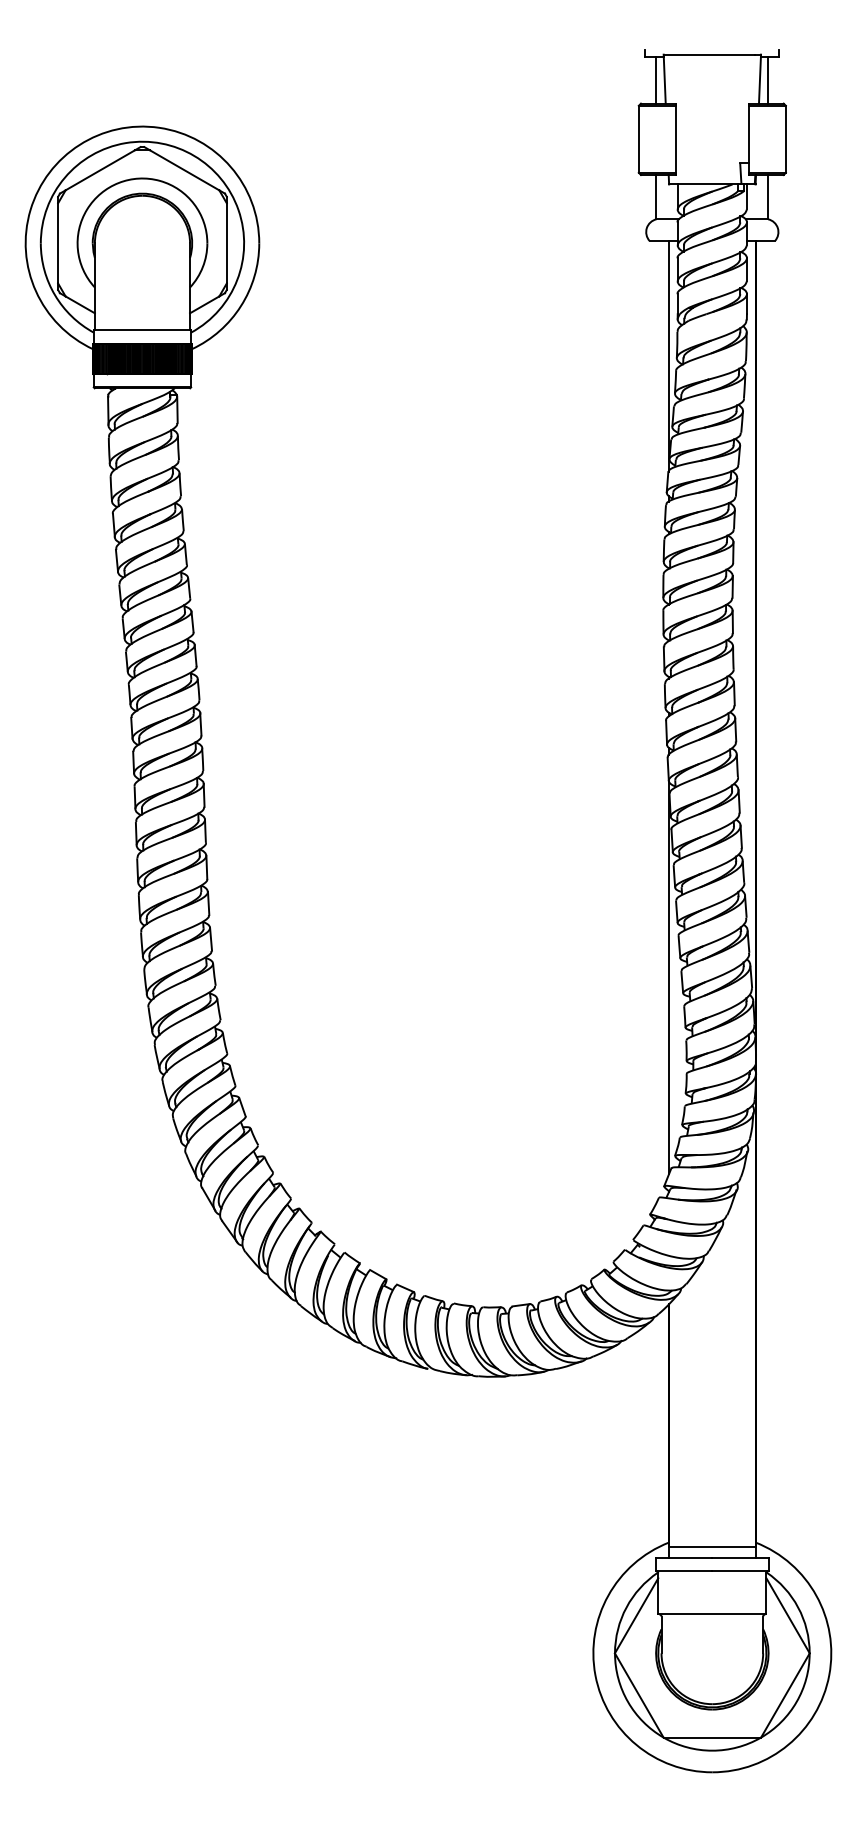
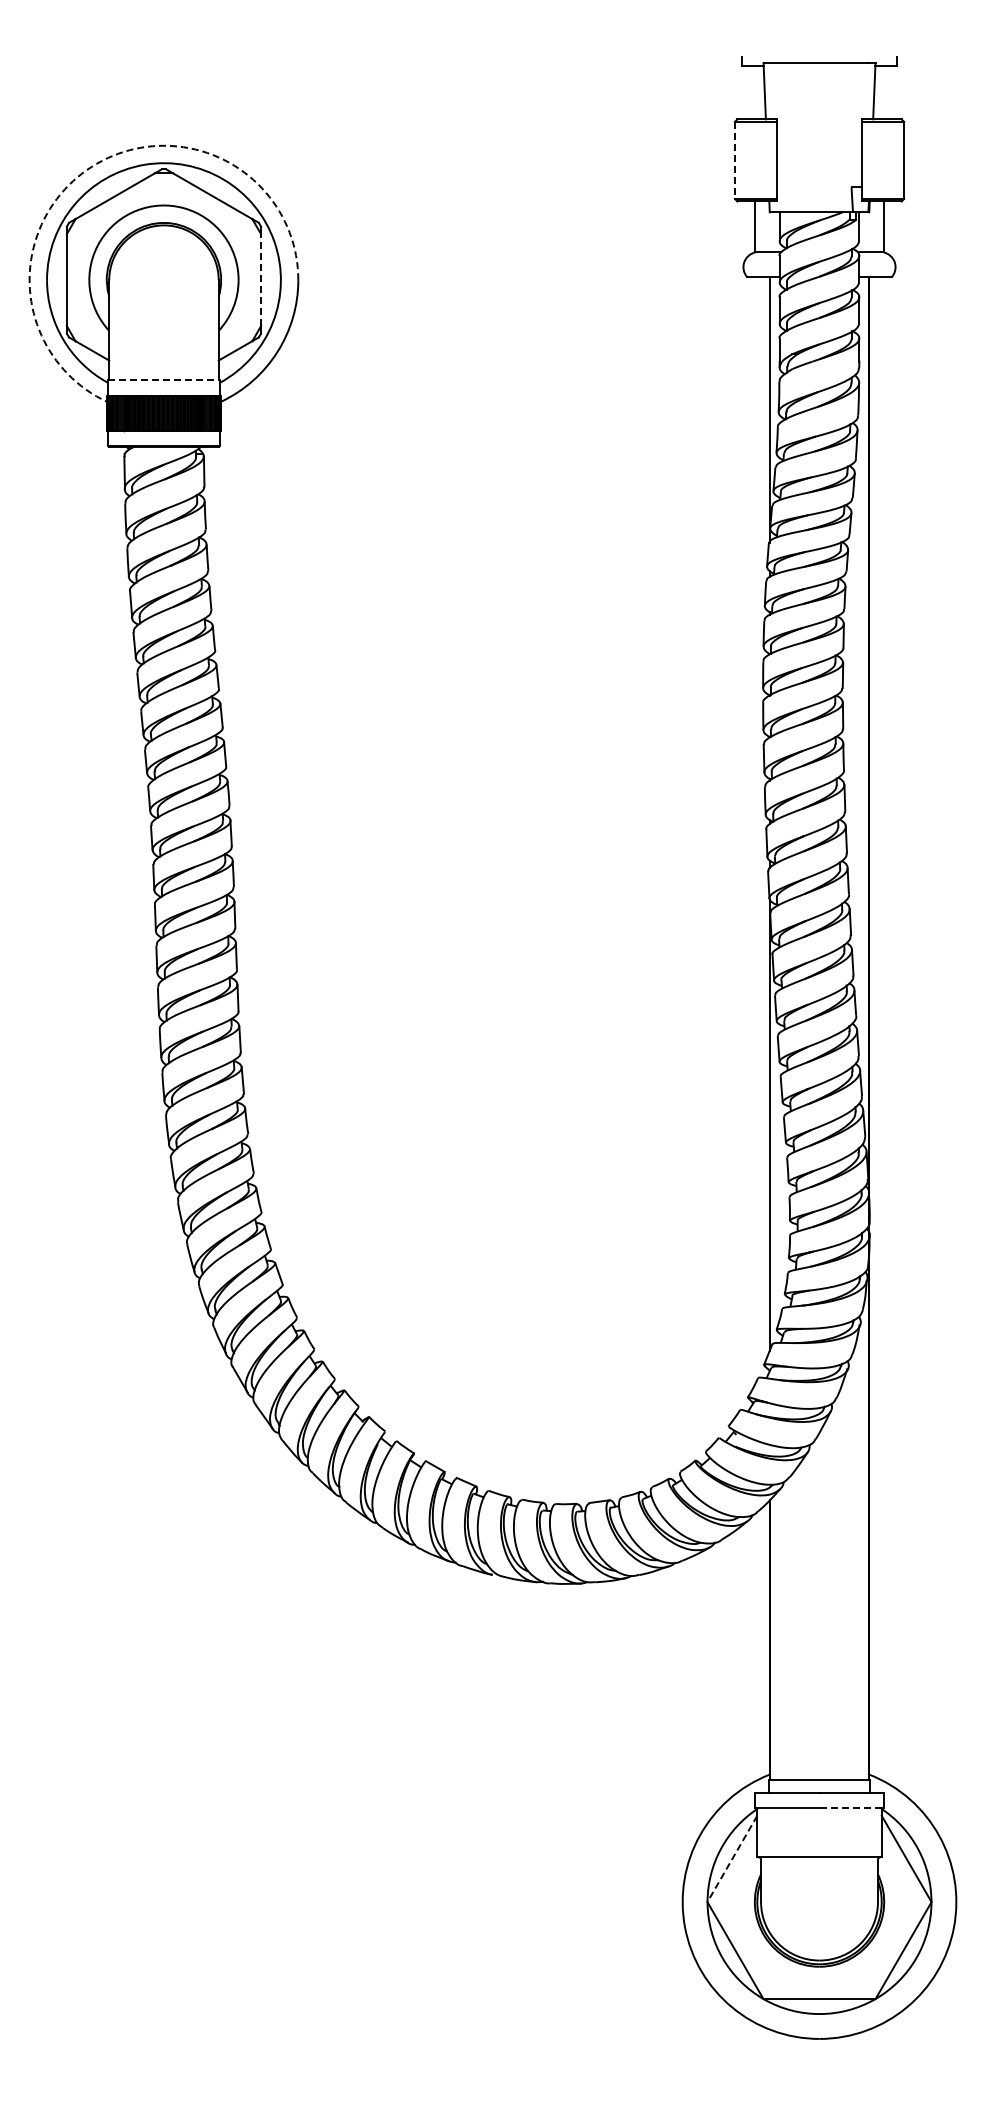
line: (656, 80) -> (755, 92), removed
line: (767, 80) -> (883, 92), removed
line: (638, 139) -> (734, 160), solid -> dashed
arc: (79, 144) -> (91, 166), solid -> dashed
line: (227, 242) -> (261, 279), solid -> dashed
line: (142, 329) -> (163, 379), solid -> dashed
line: (741, 1571) -> (852, 1807), solid -> dashed
line: (636, 1615) -> (732, 1858), solid -> dashed

